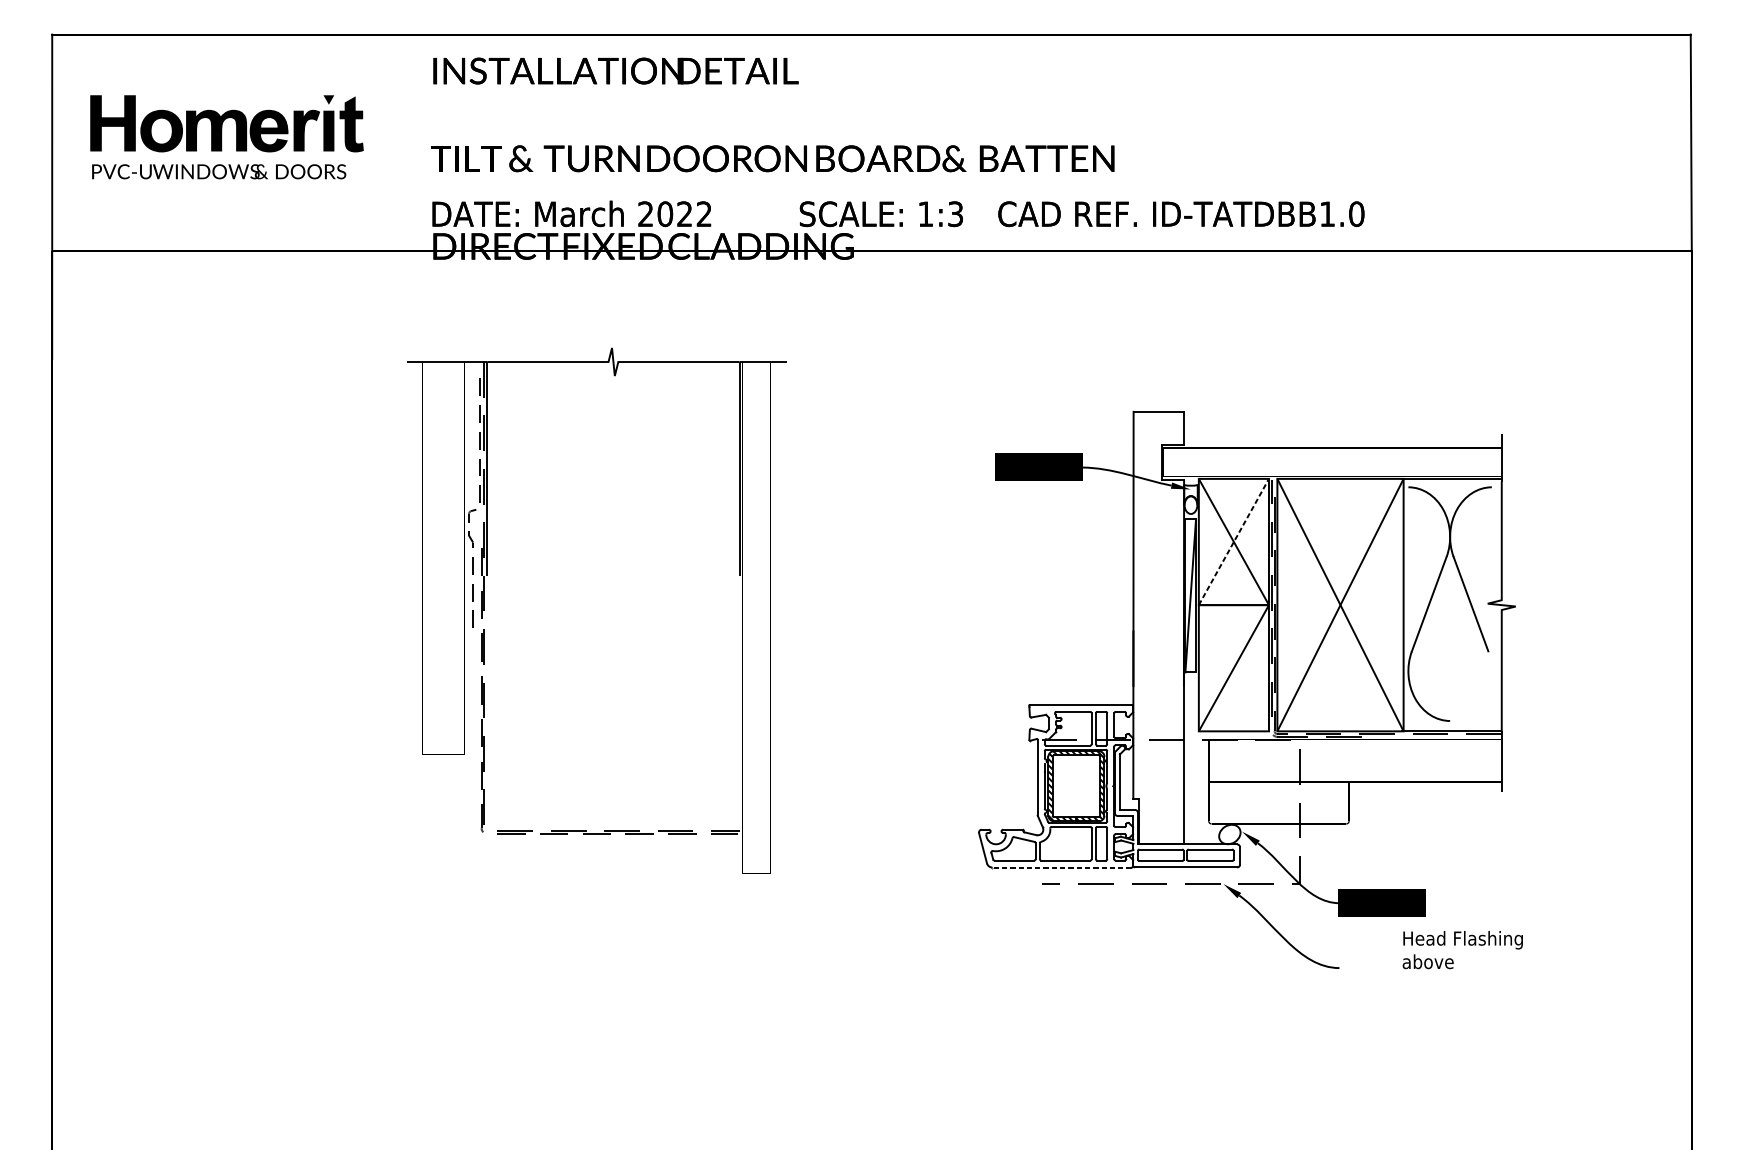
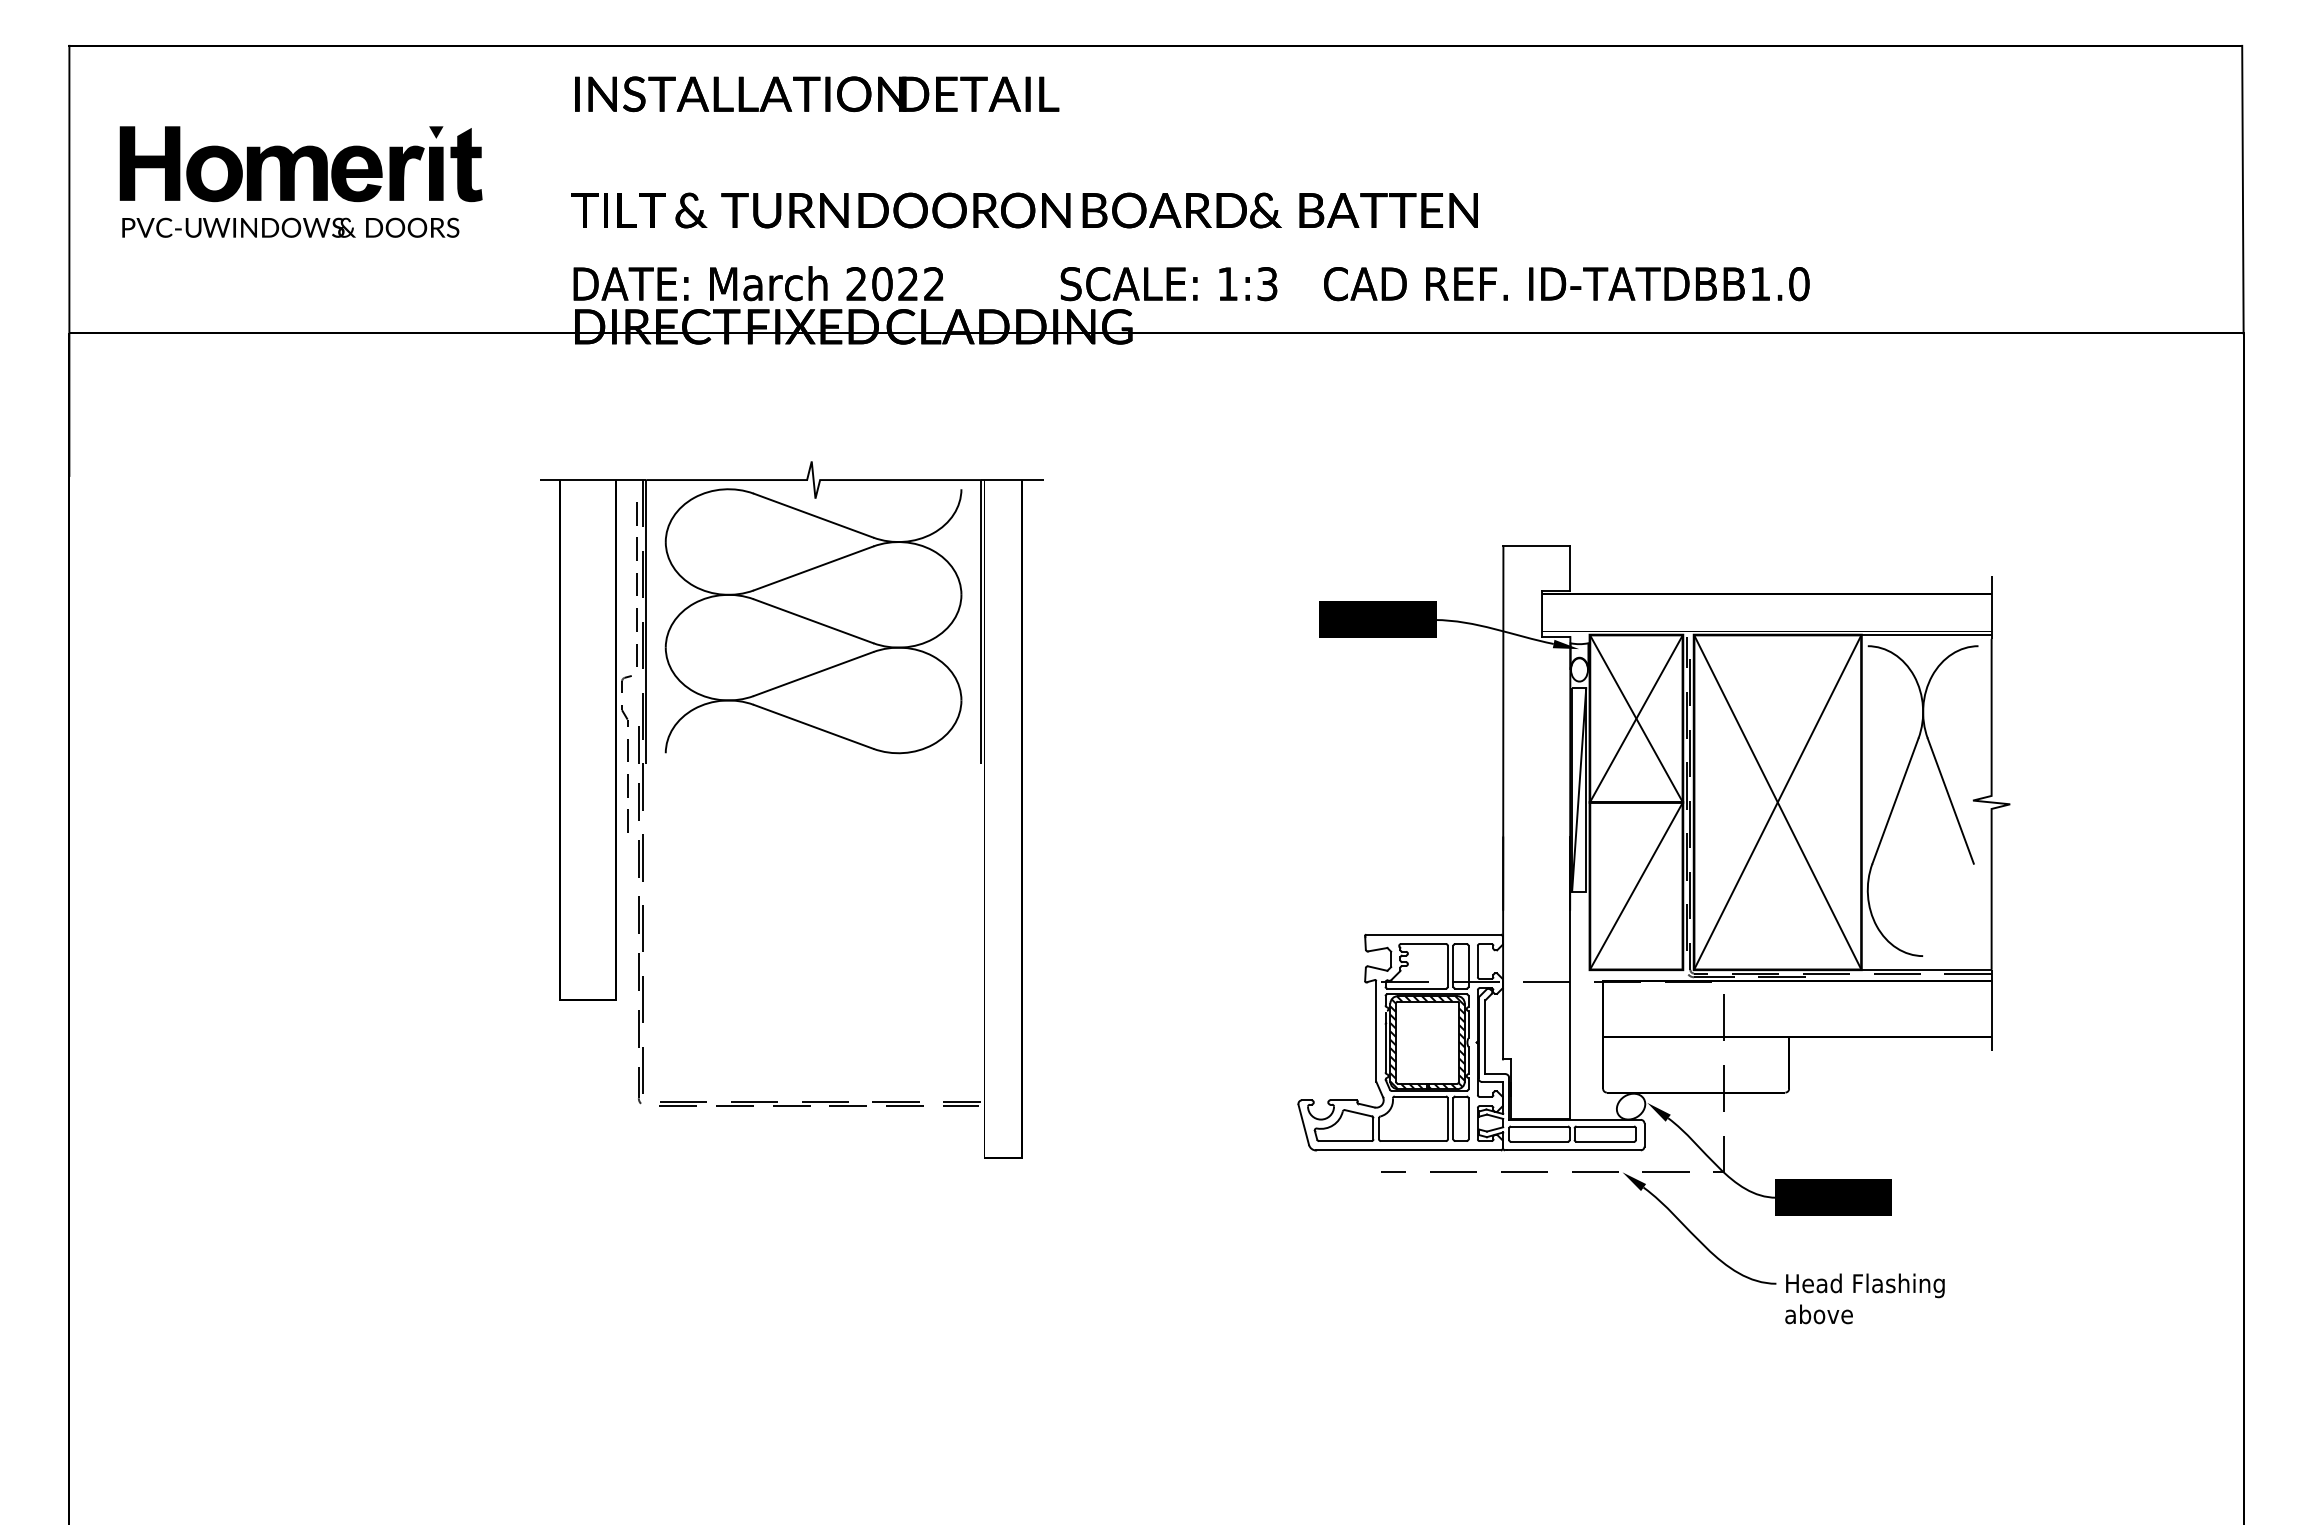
part: (613, 468) -> (813, 621), added
line: (1233, 541) -> (1636, 718), dashed -> solid
line: (1062, 867) -> (1408, 1150), dashed -> solid
text: (1462, 949) -> (1864, 1298), moved

